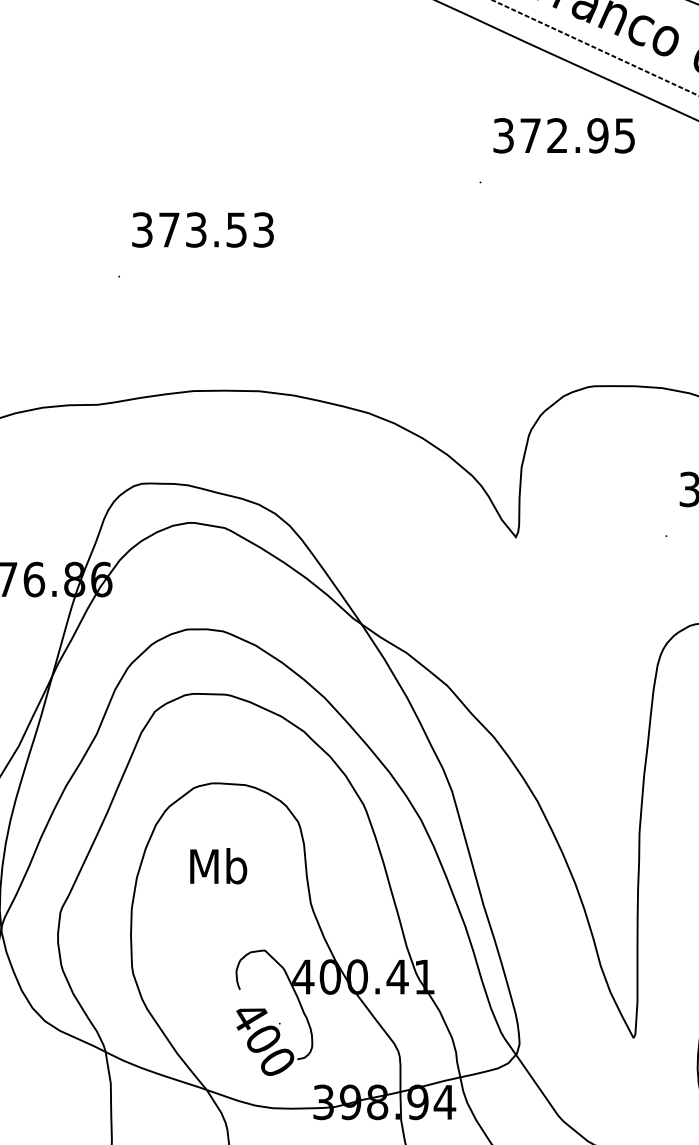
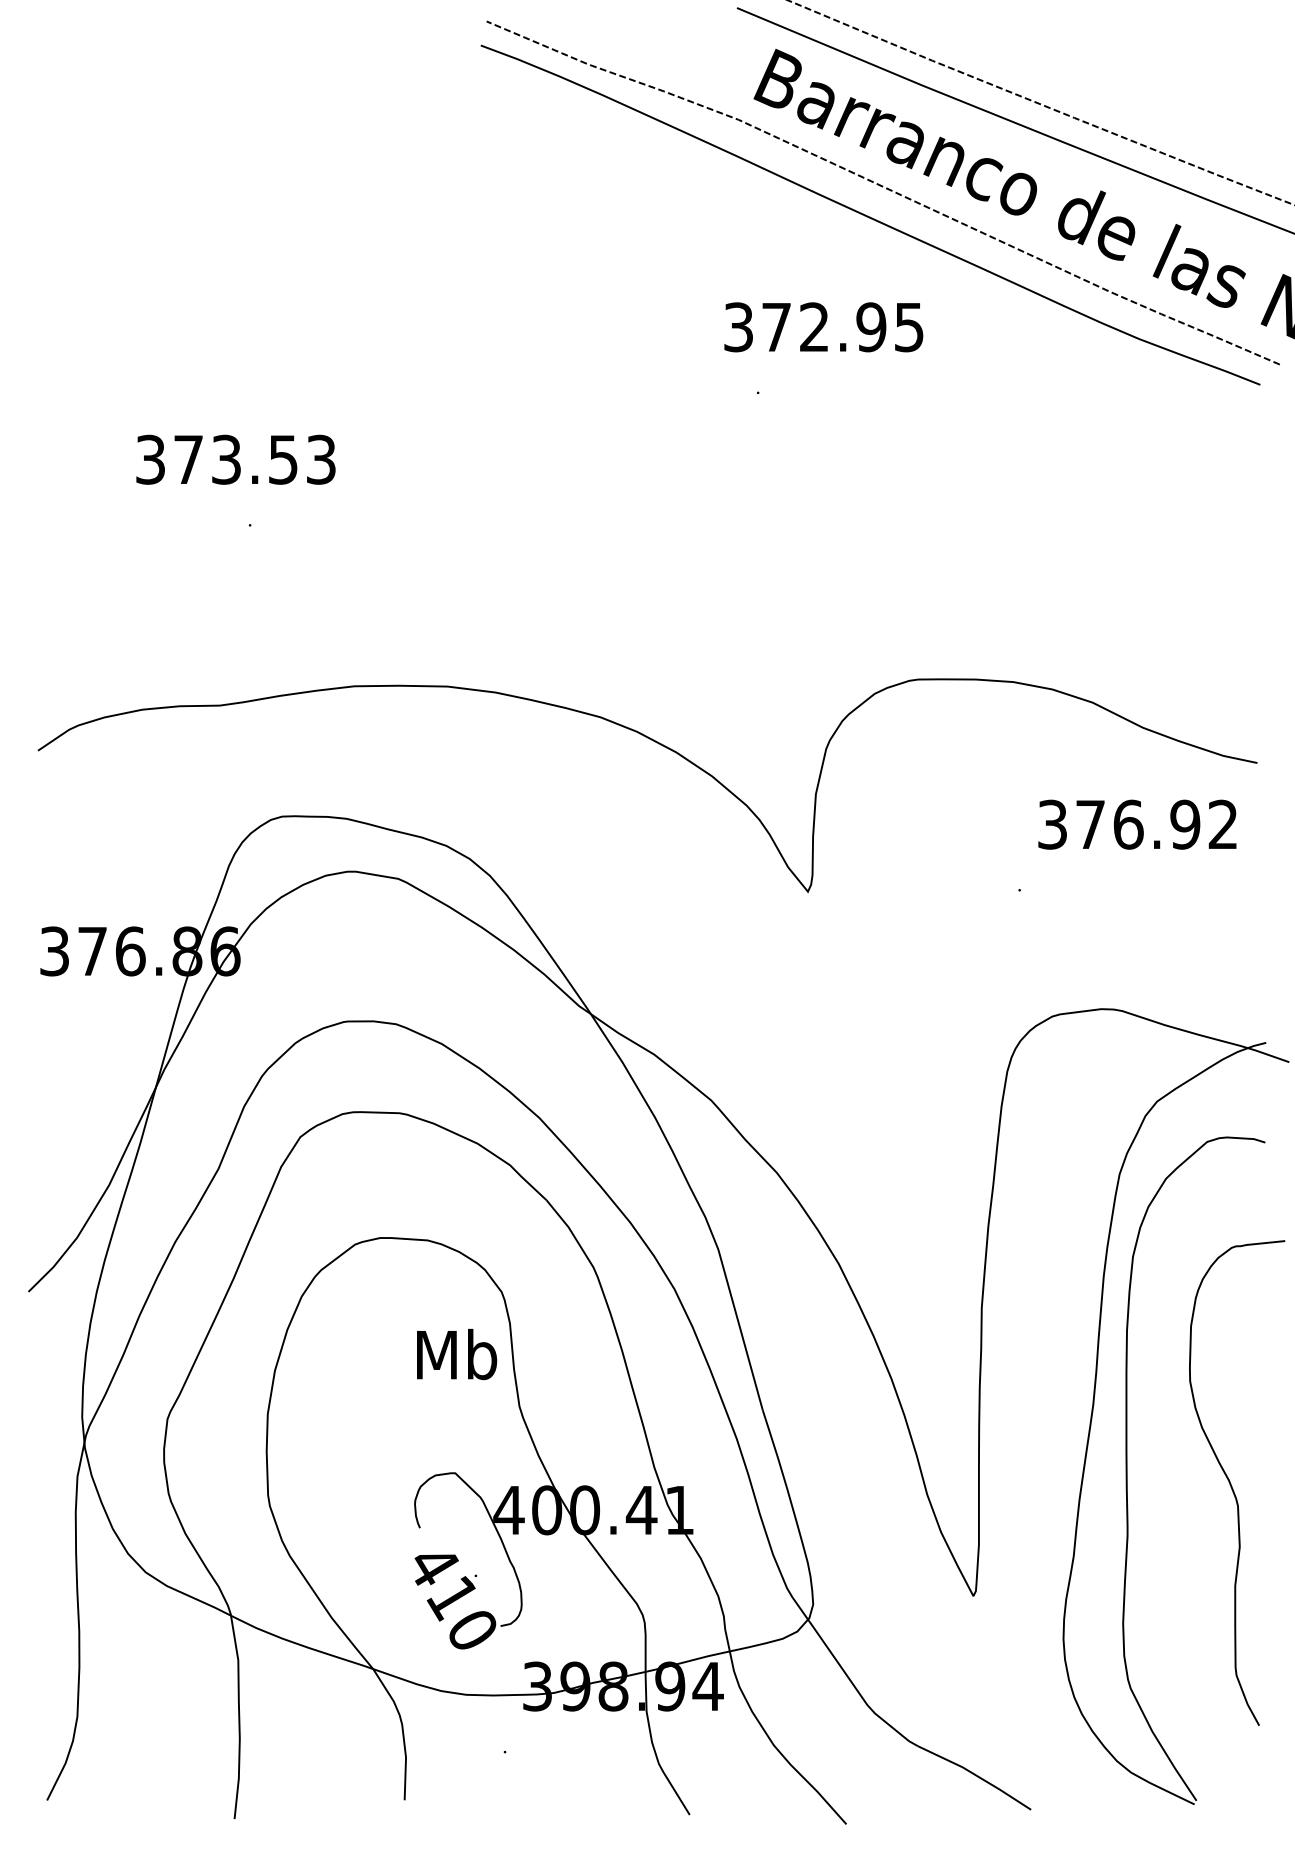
text: (563, 135) -> (823, 327), moved
text: (202, 229) -> (235, 459), moved
text: (219, 866) -> (457, 1354), moved
text: (262, 1039) -> (451, 1598), 400 -> 410

